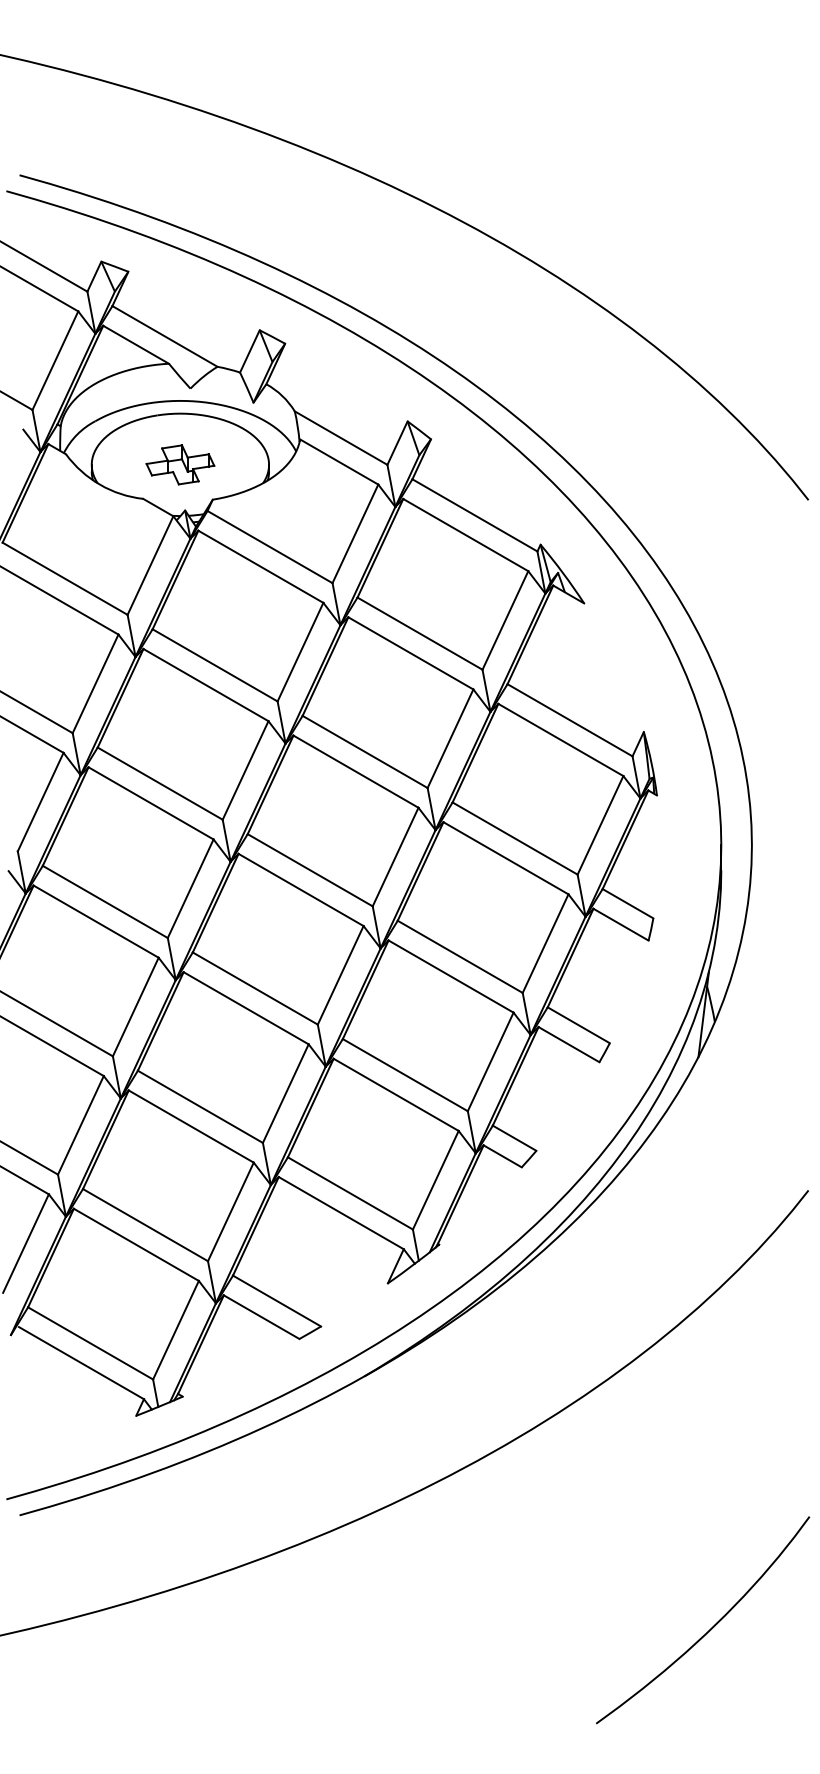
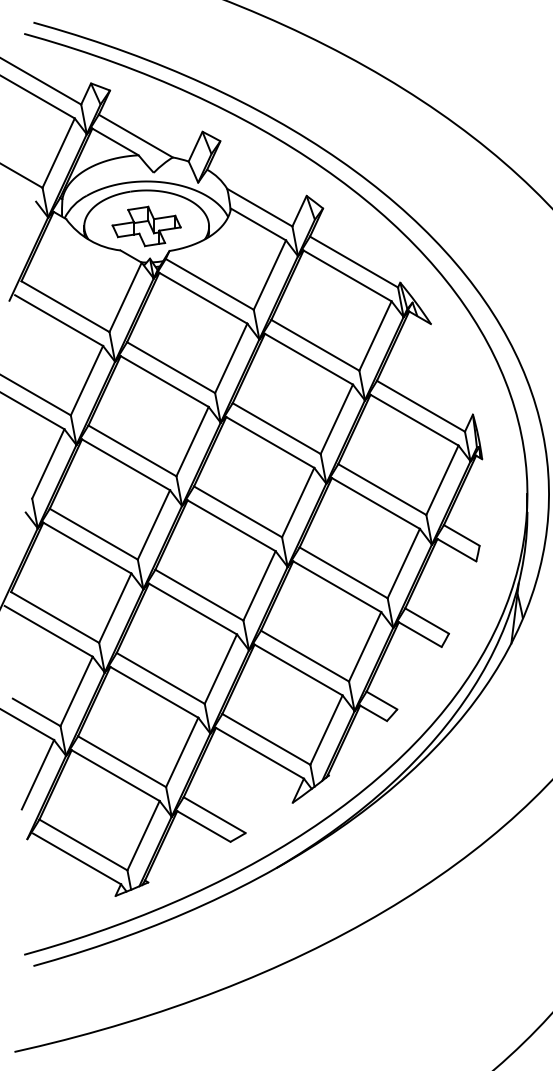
part: (180, 464) -> (146, 226), size x1.43

